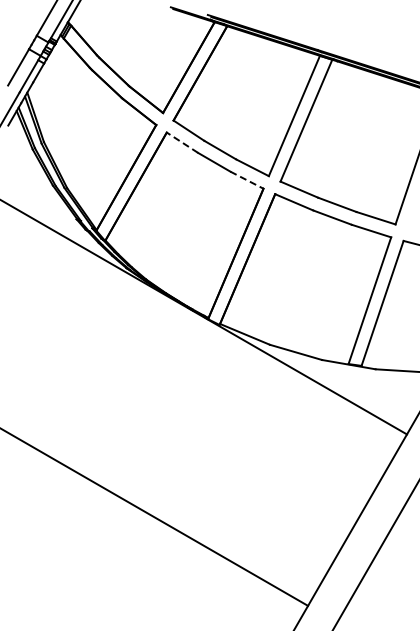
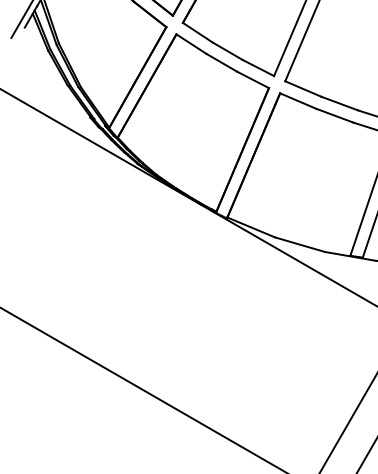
line: (182, 142) -> (191, 43), dashed -> solid
line: (246, 180) -> (252, 80), dashed -> solid

